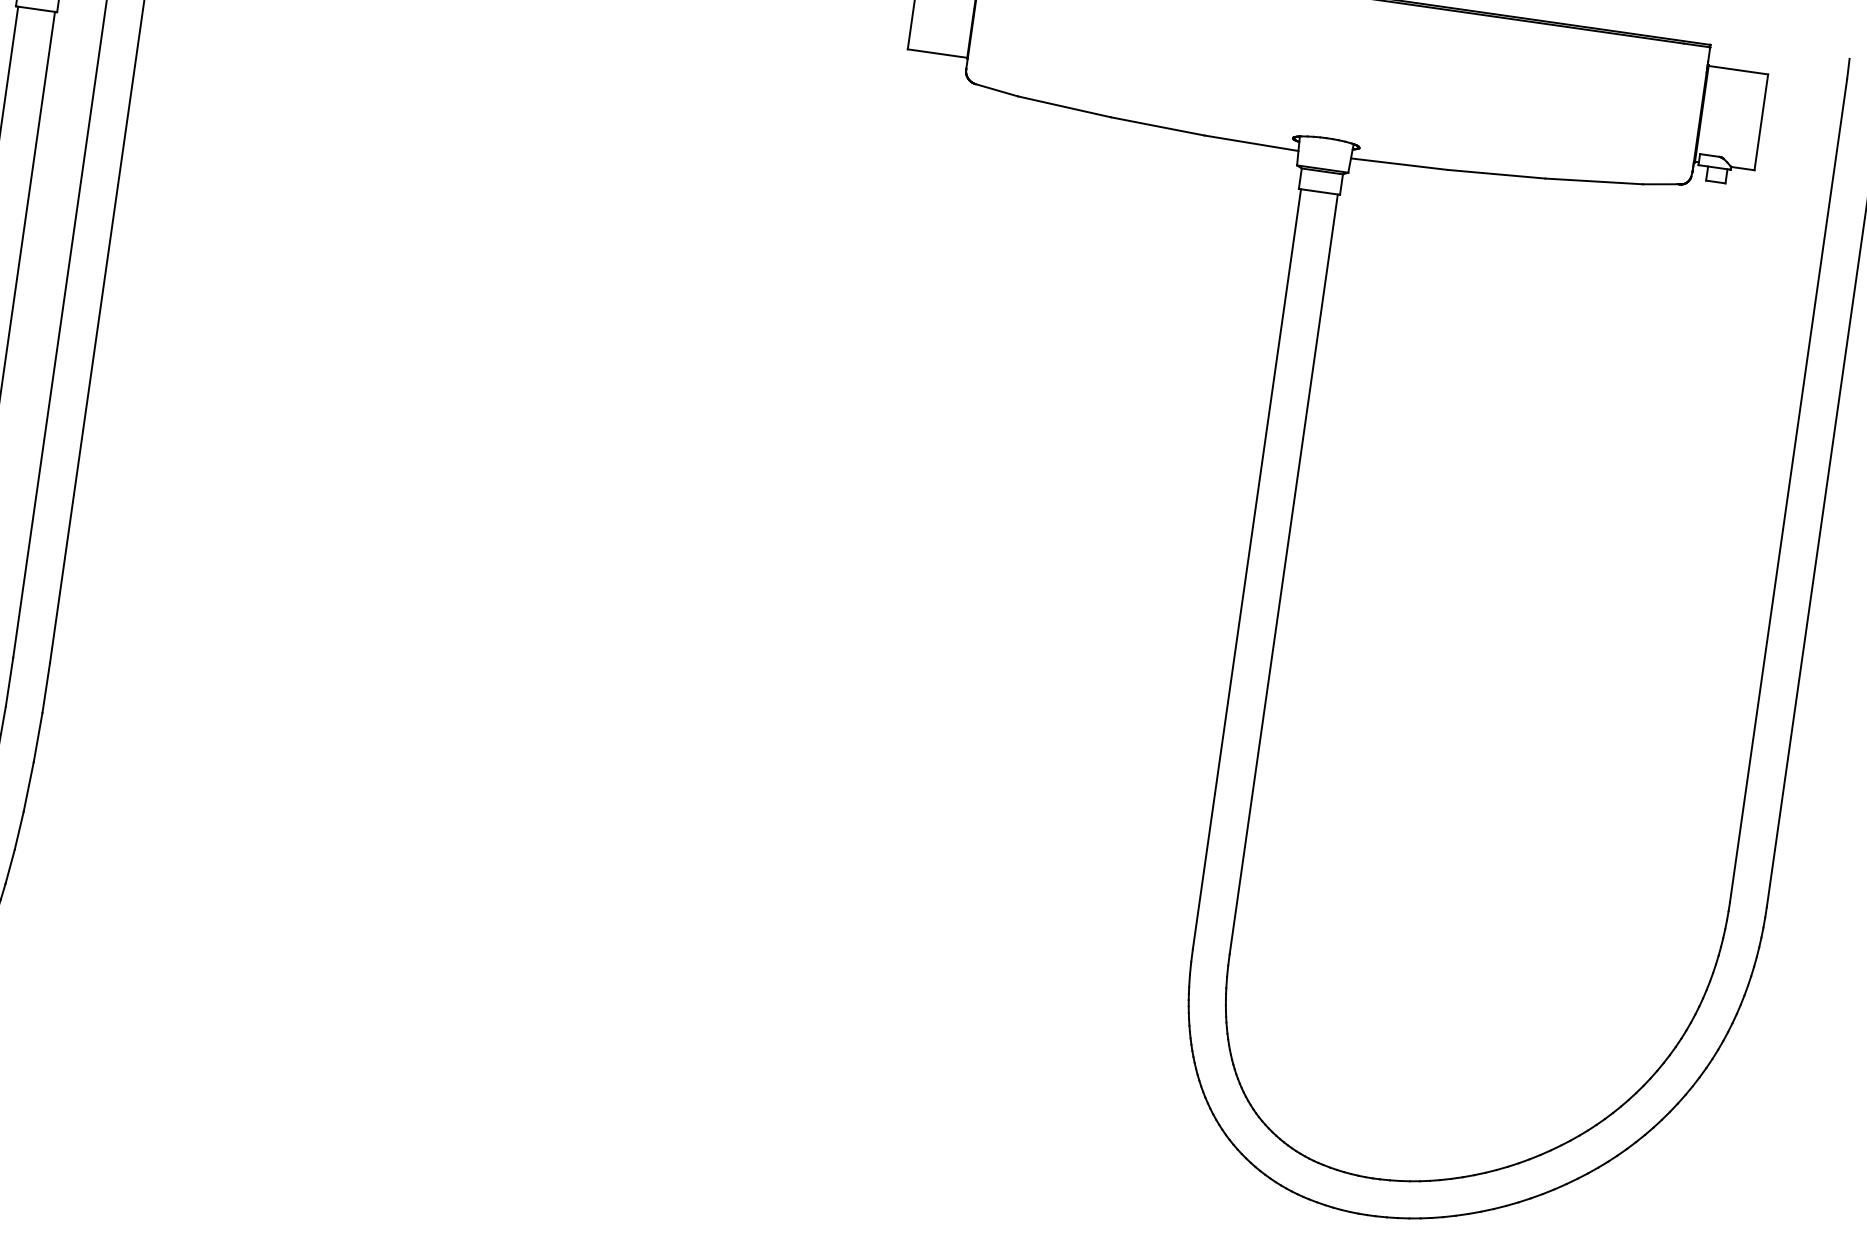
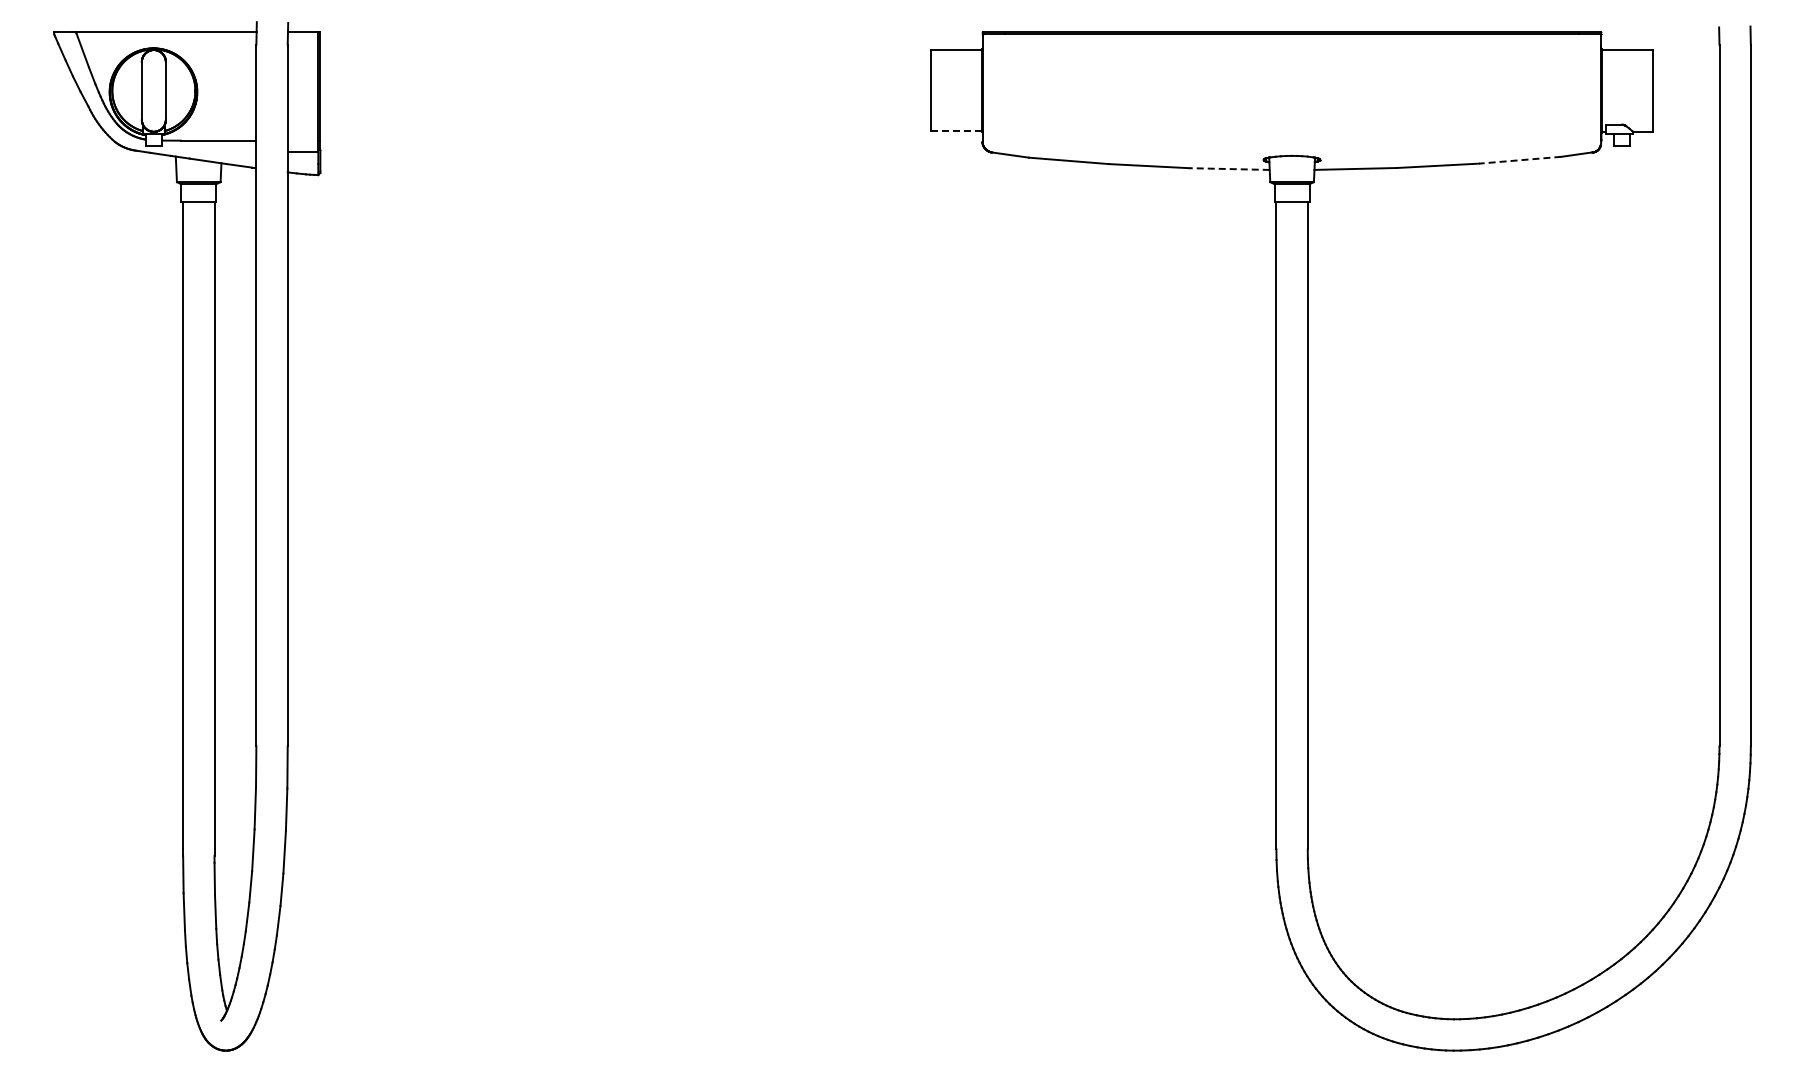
line: (937, 53) -> (956, 131), solid -> dashed
line: (1251, 143) -> (1229, 169), solid -> dashed
line: (1593, 181) -> (1519, 160), solid -> dashed

